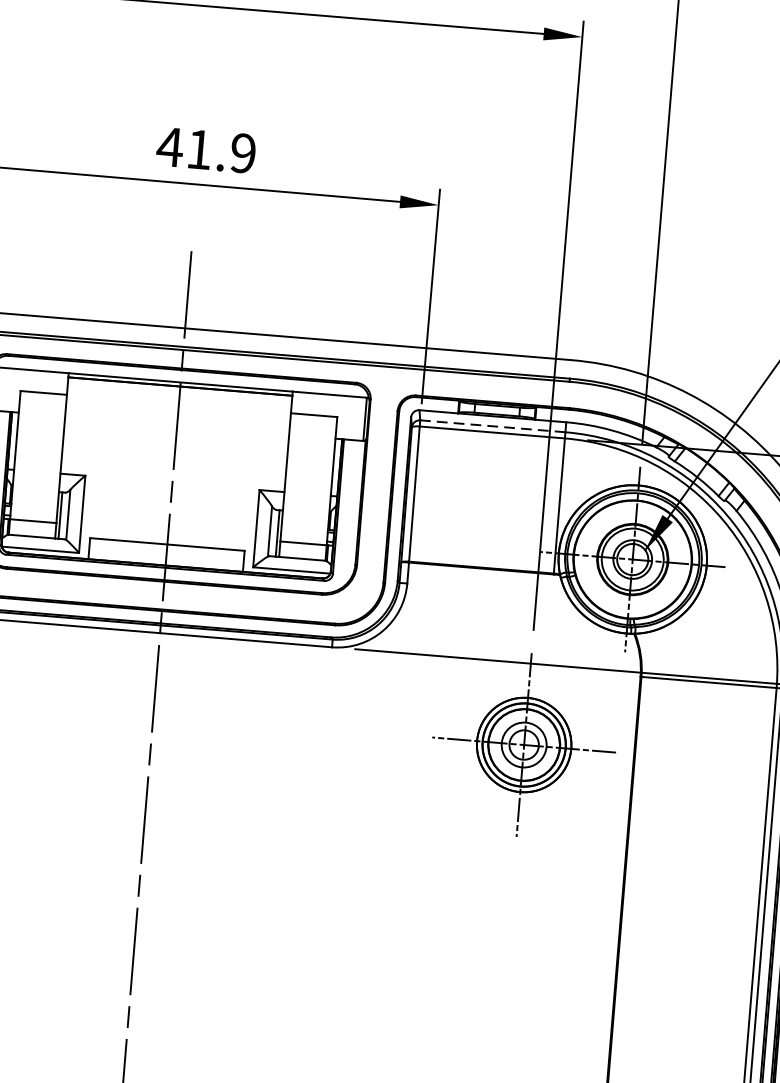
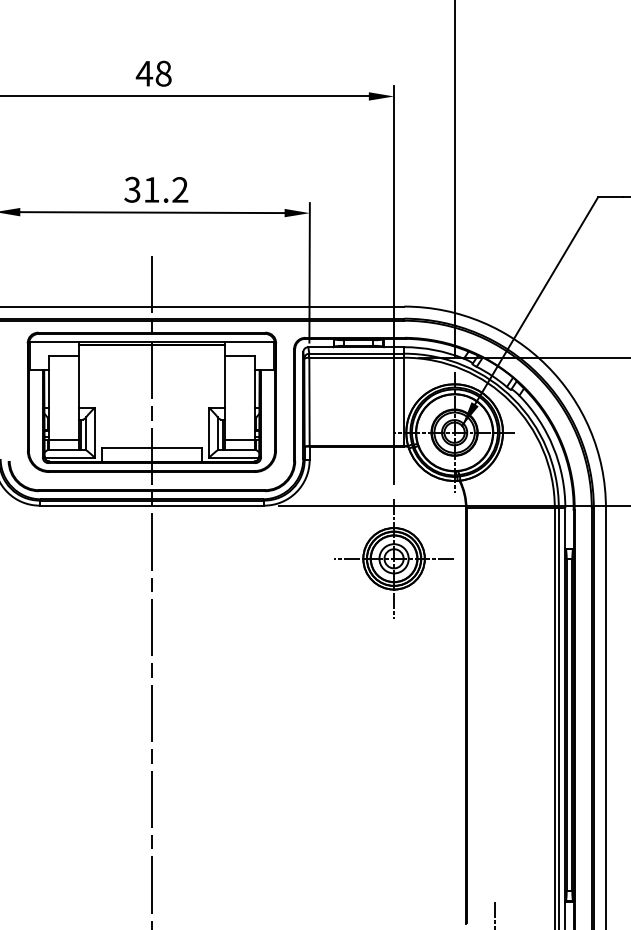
text: (205, 149) -> (155, 189), 41.9 -> 31.2
line: (492, 425) -> (356, 353), dashed -> solid

